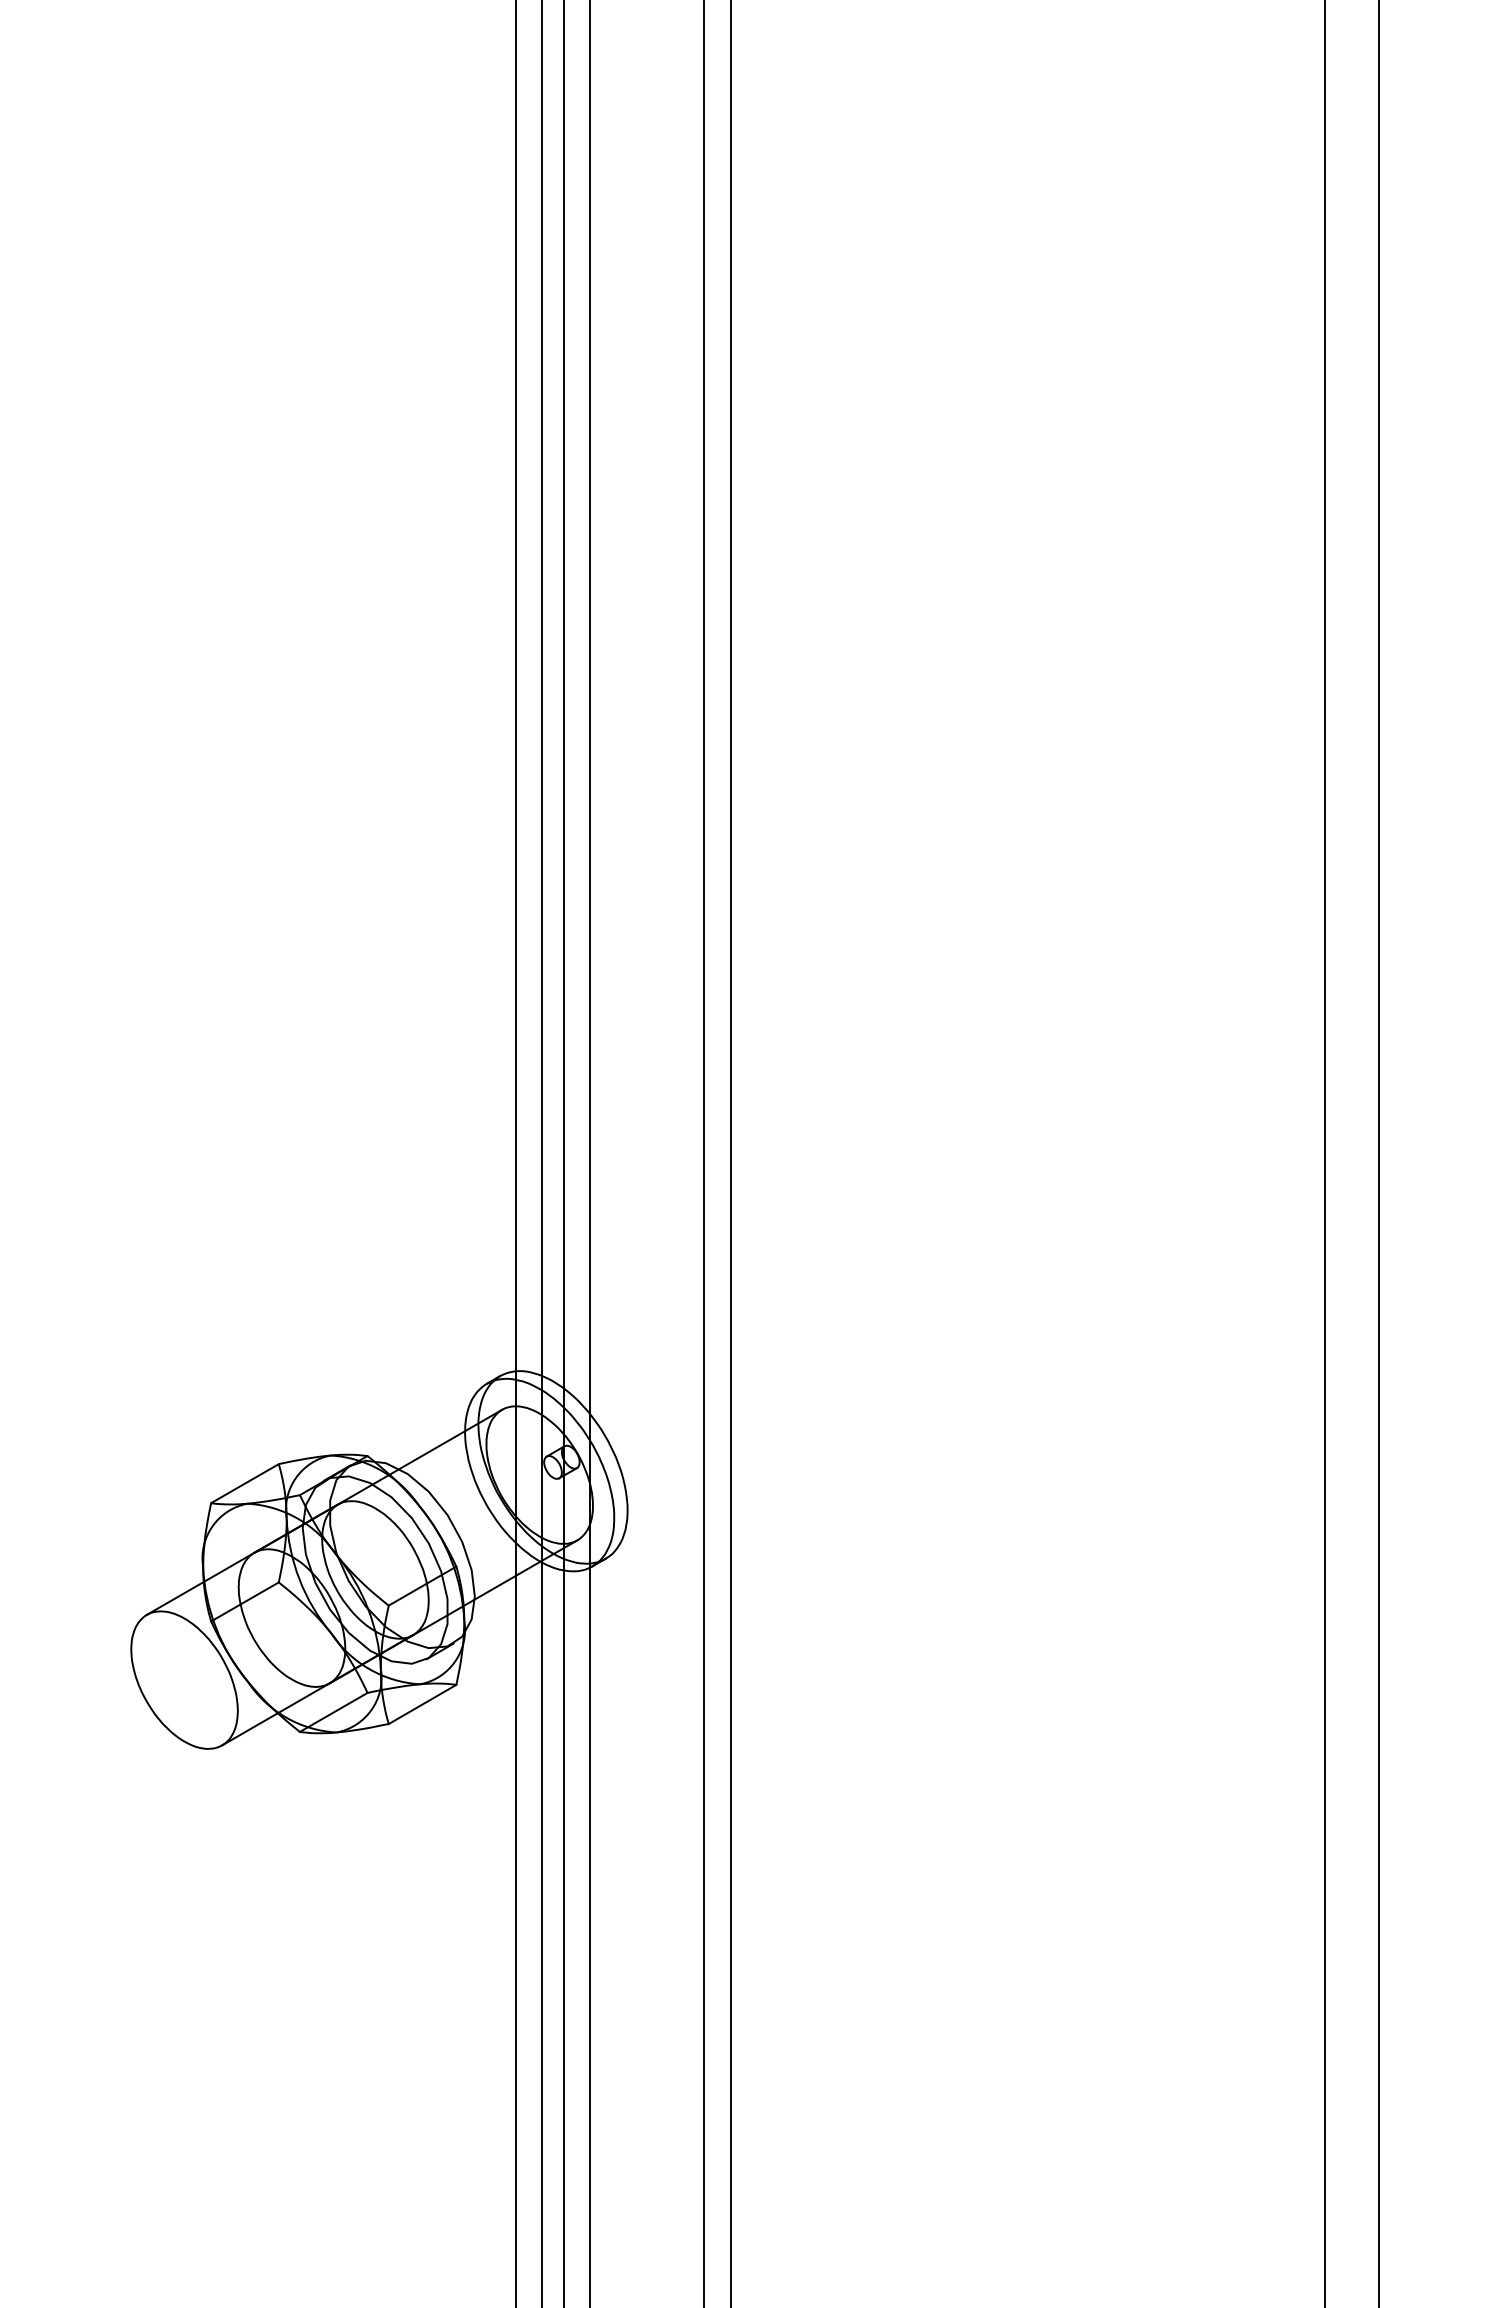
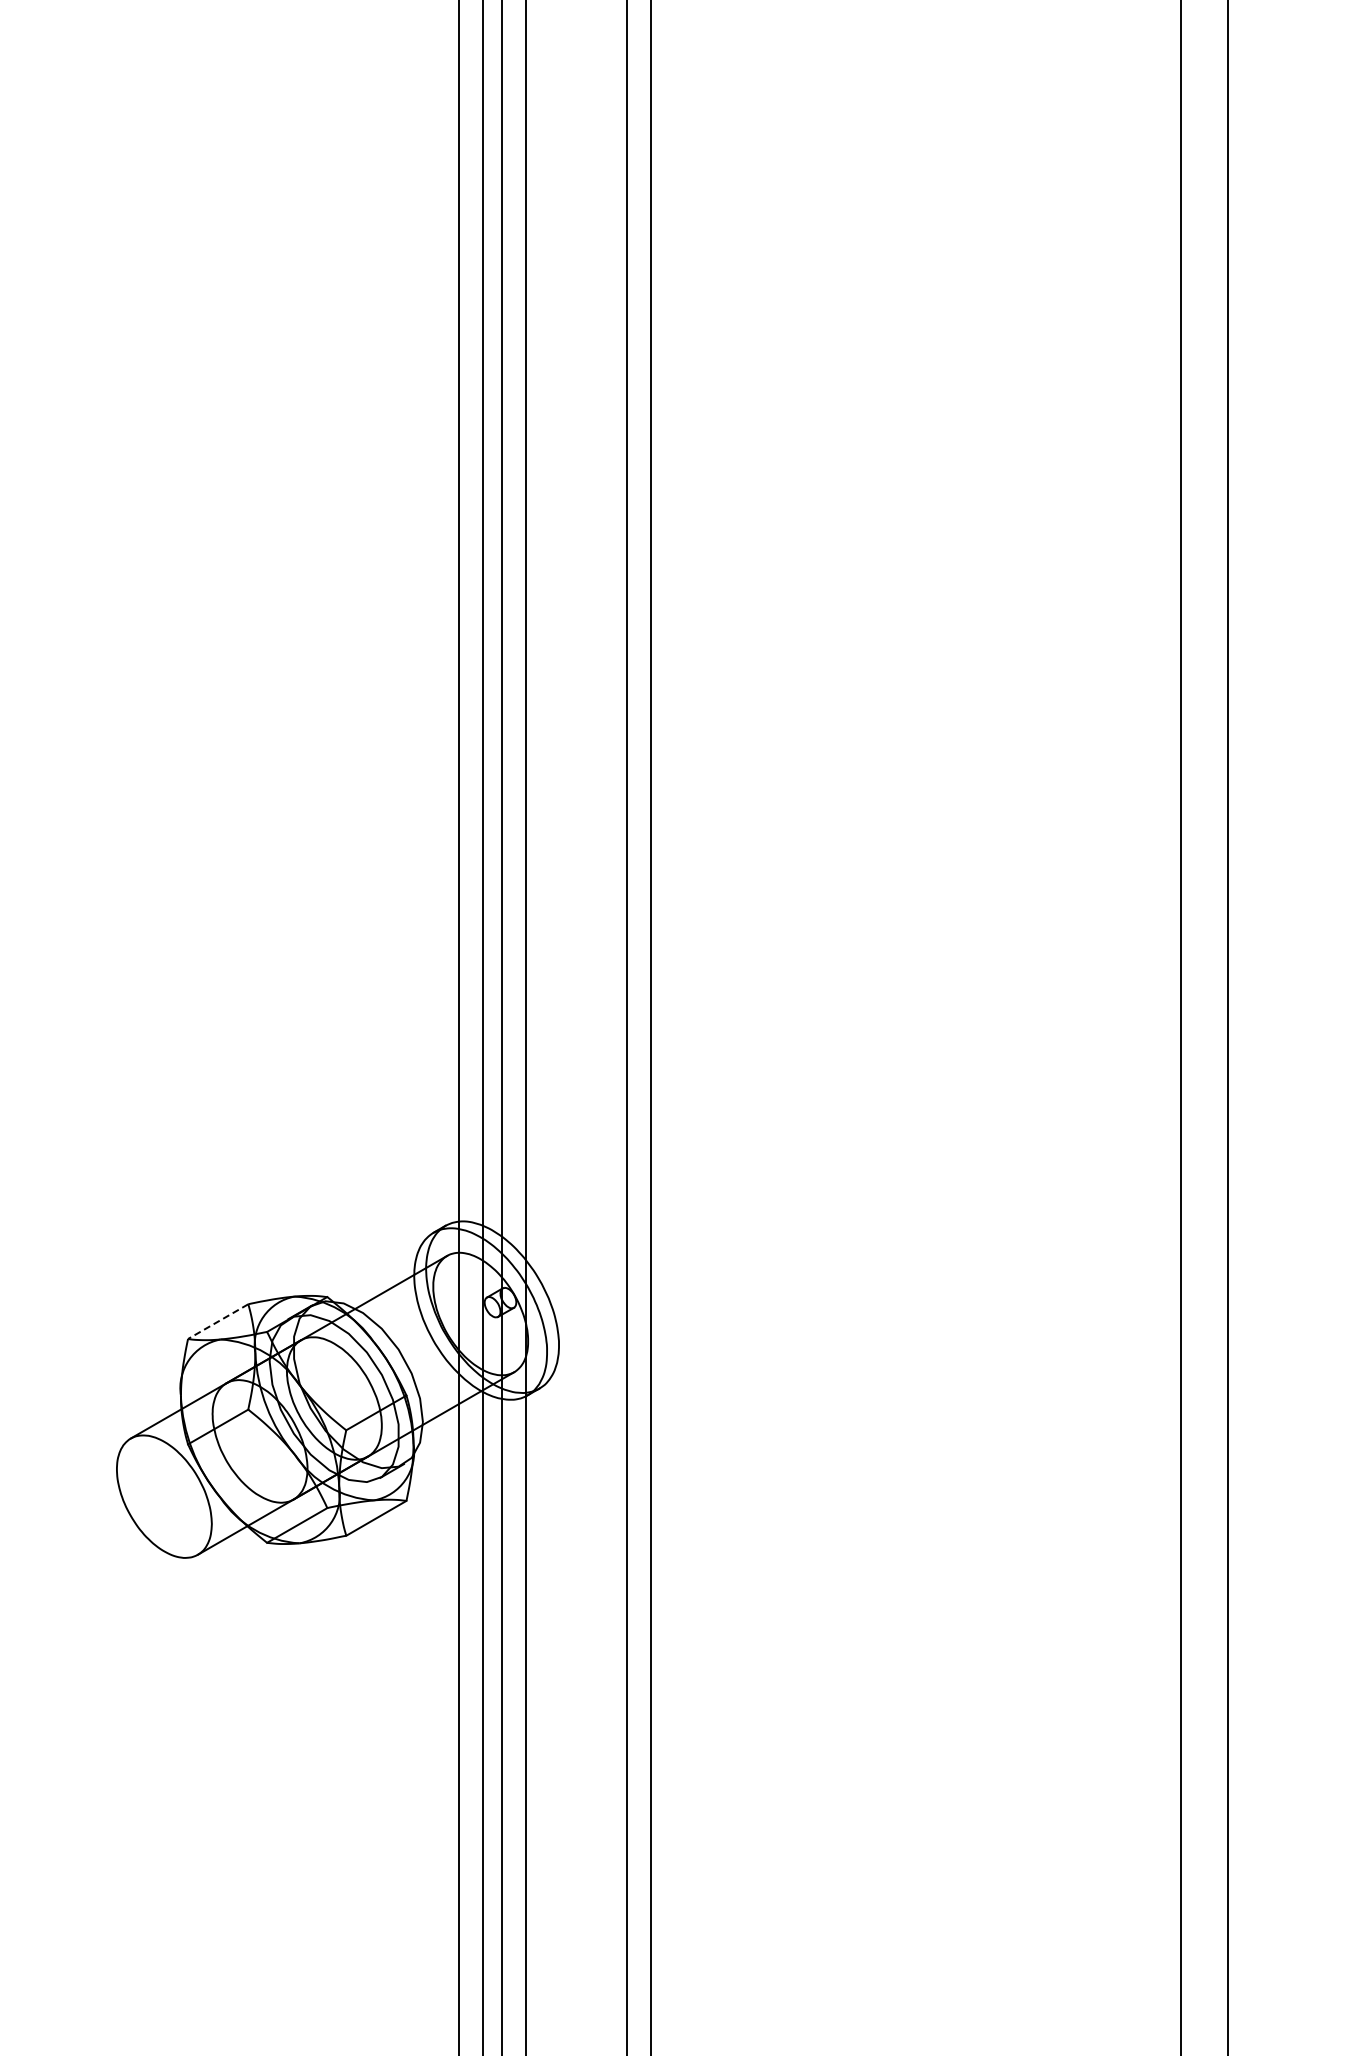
line: (245, 1483) -> (218, 1321), solid -> dashed

